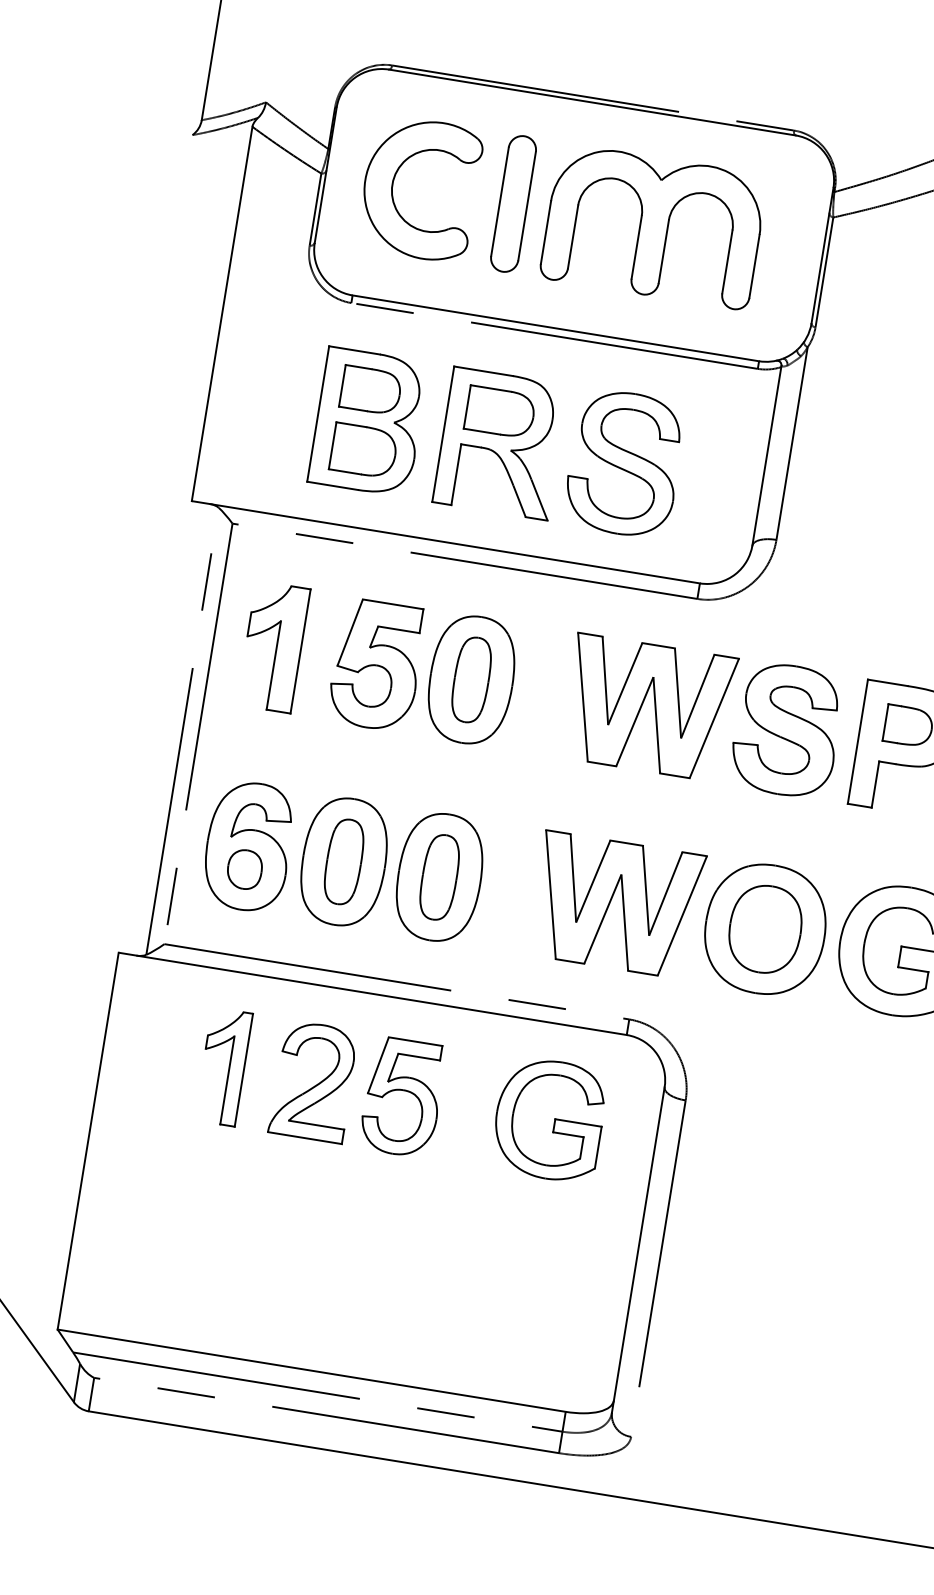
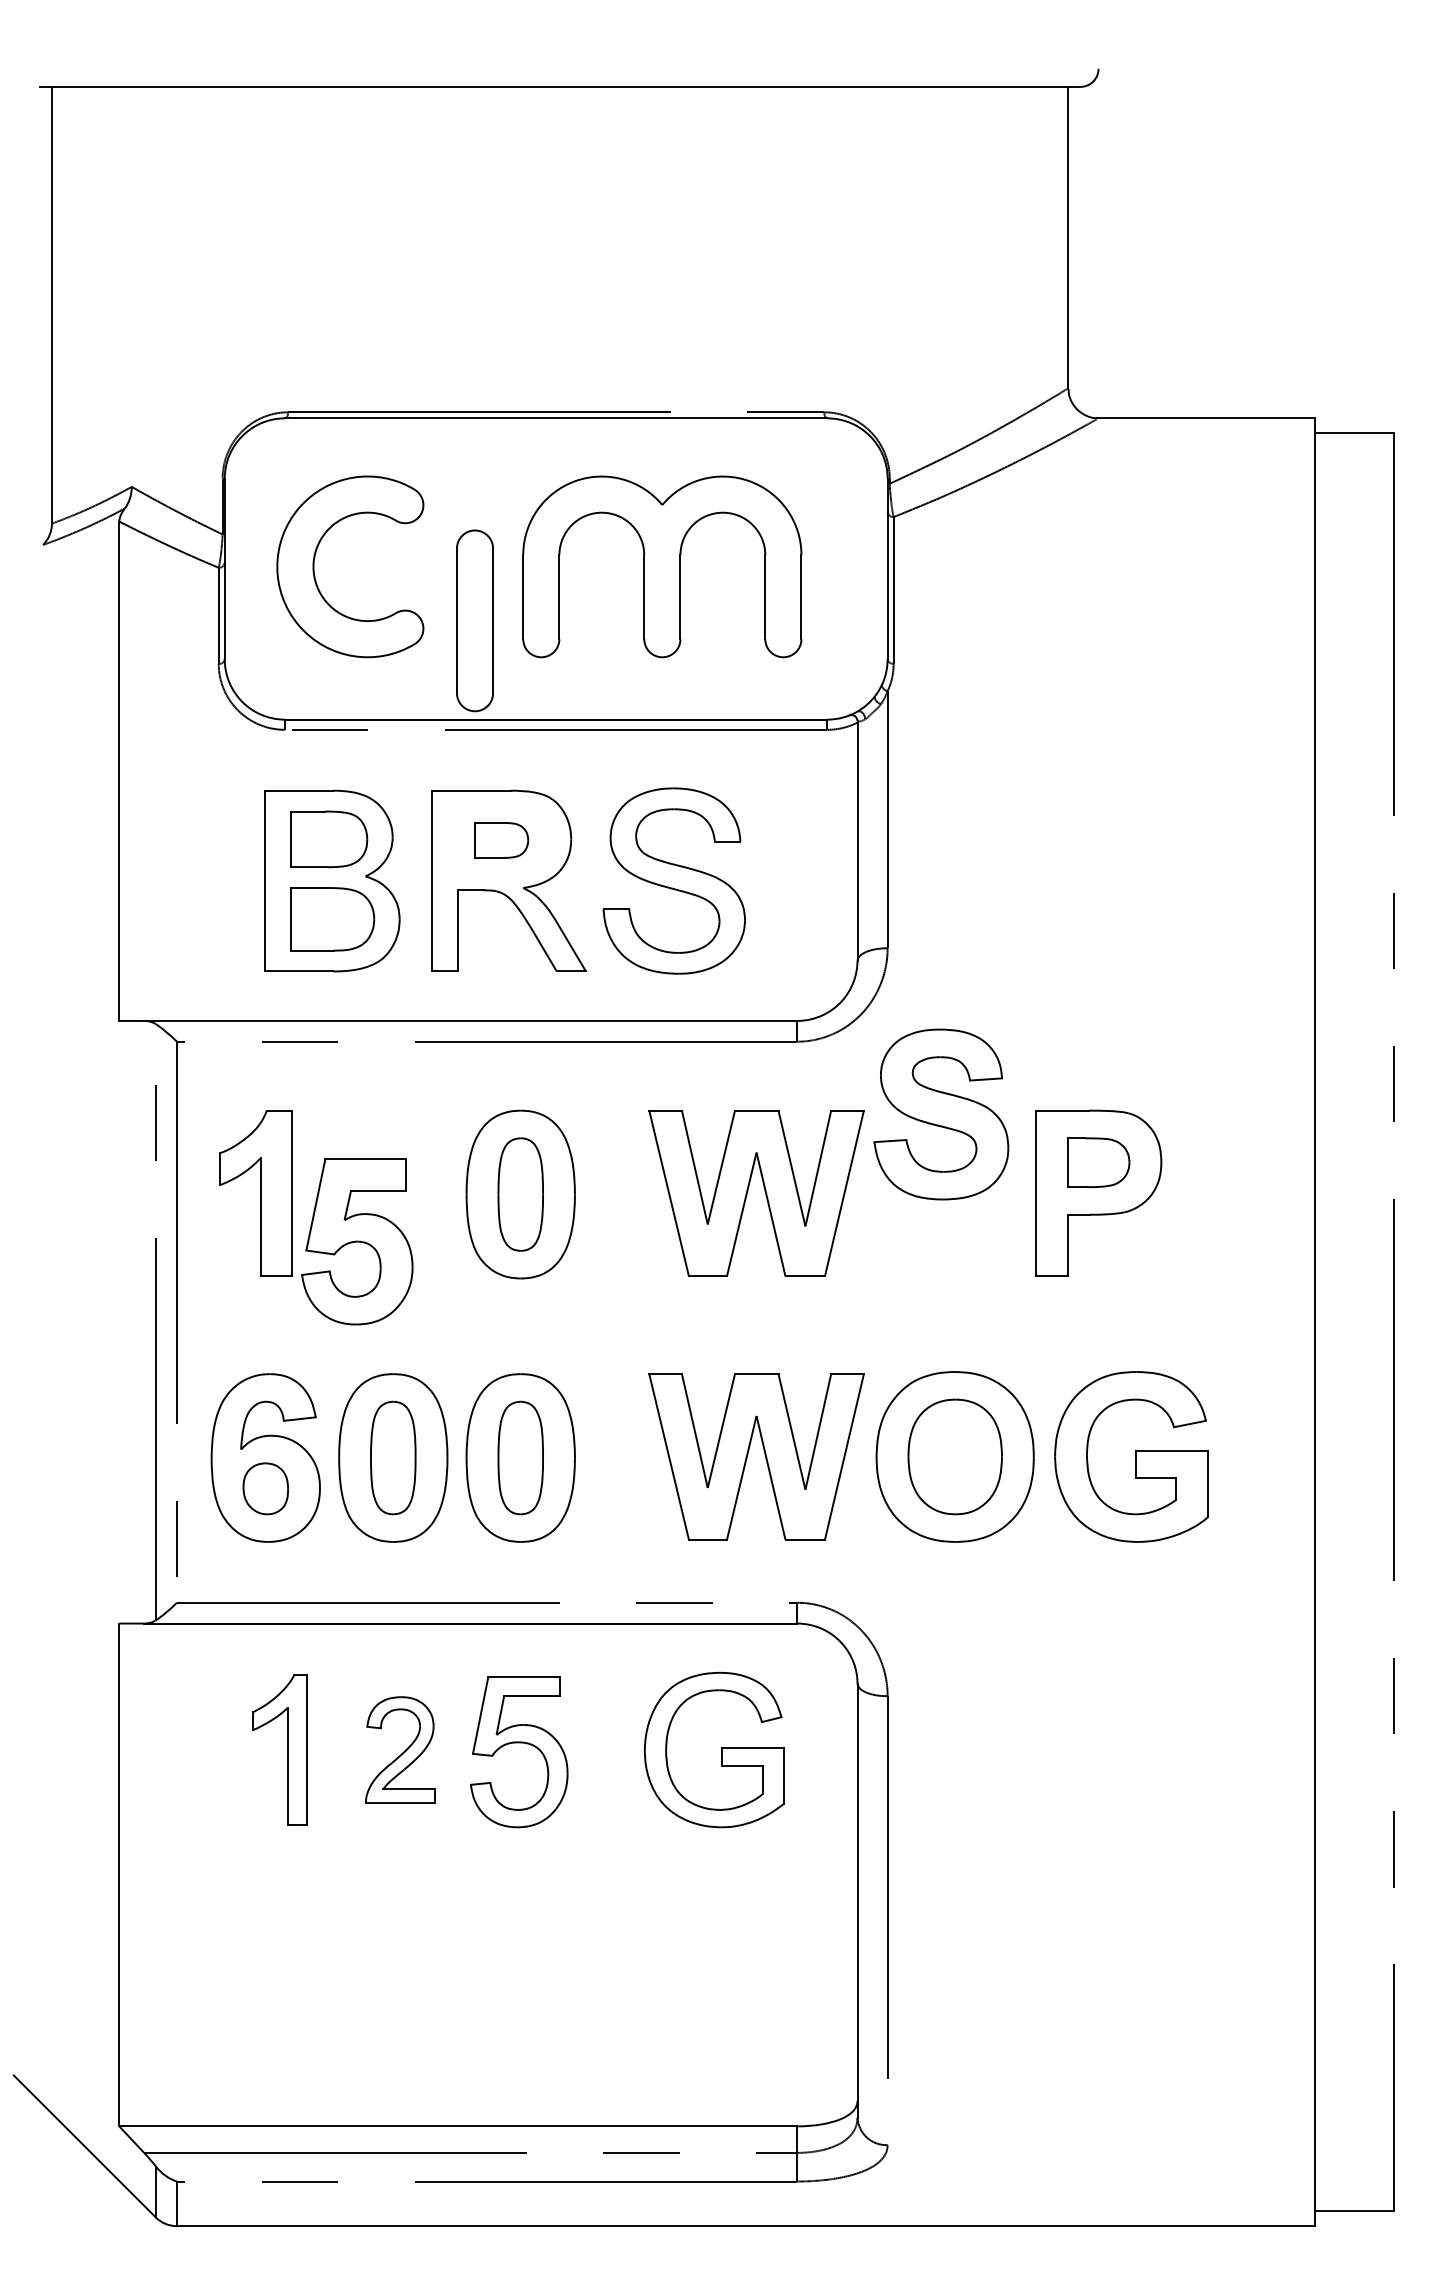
part: (513, 203) -> (474, 620), moved
part: (500, 412) -> (501, 840), size x0.6
part: (376, 665) -> (357, 1241), moved
part: (787, 730) -> (941, 1114), moved
part: (314, 1081) -> (400, 1749), size x0.7

